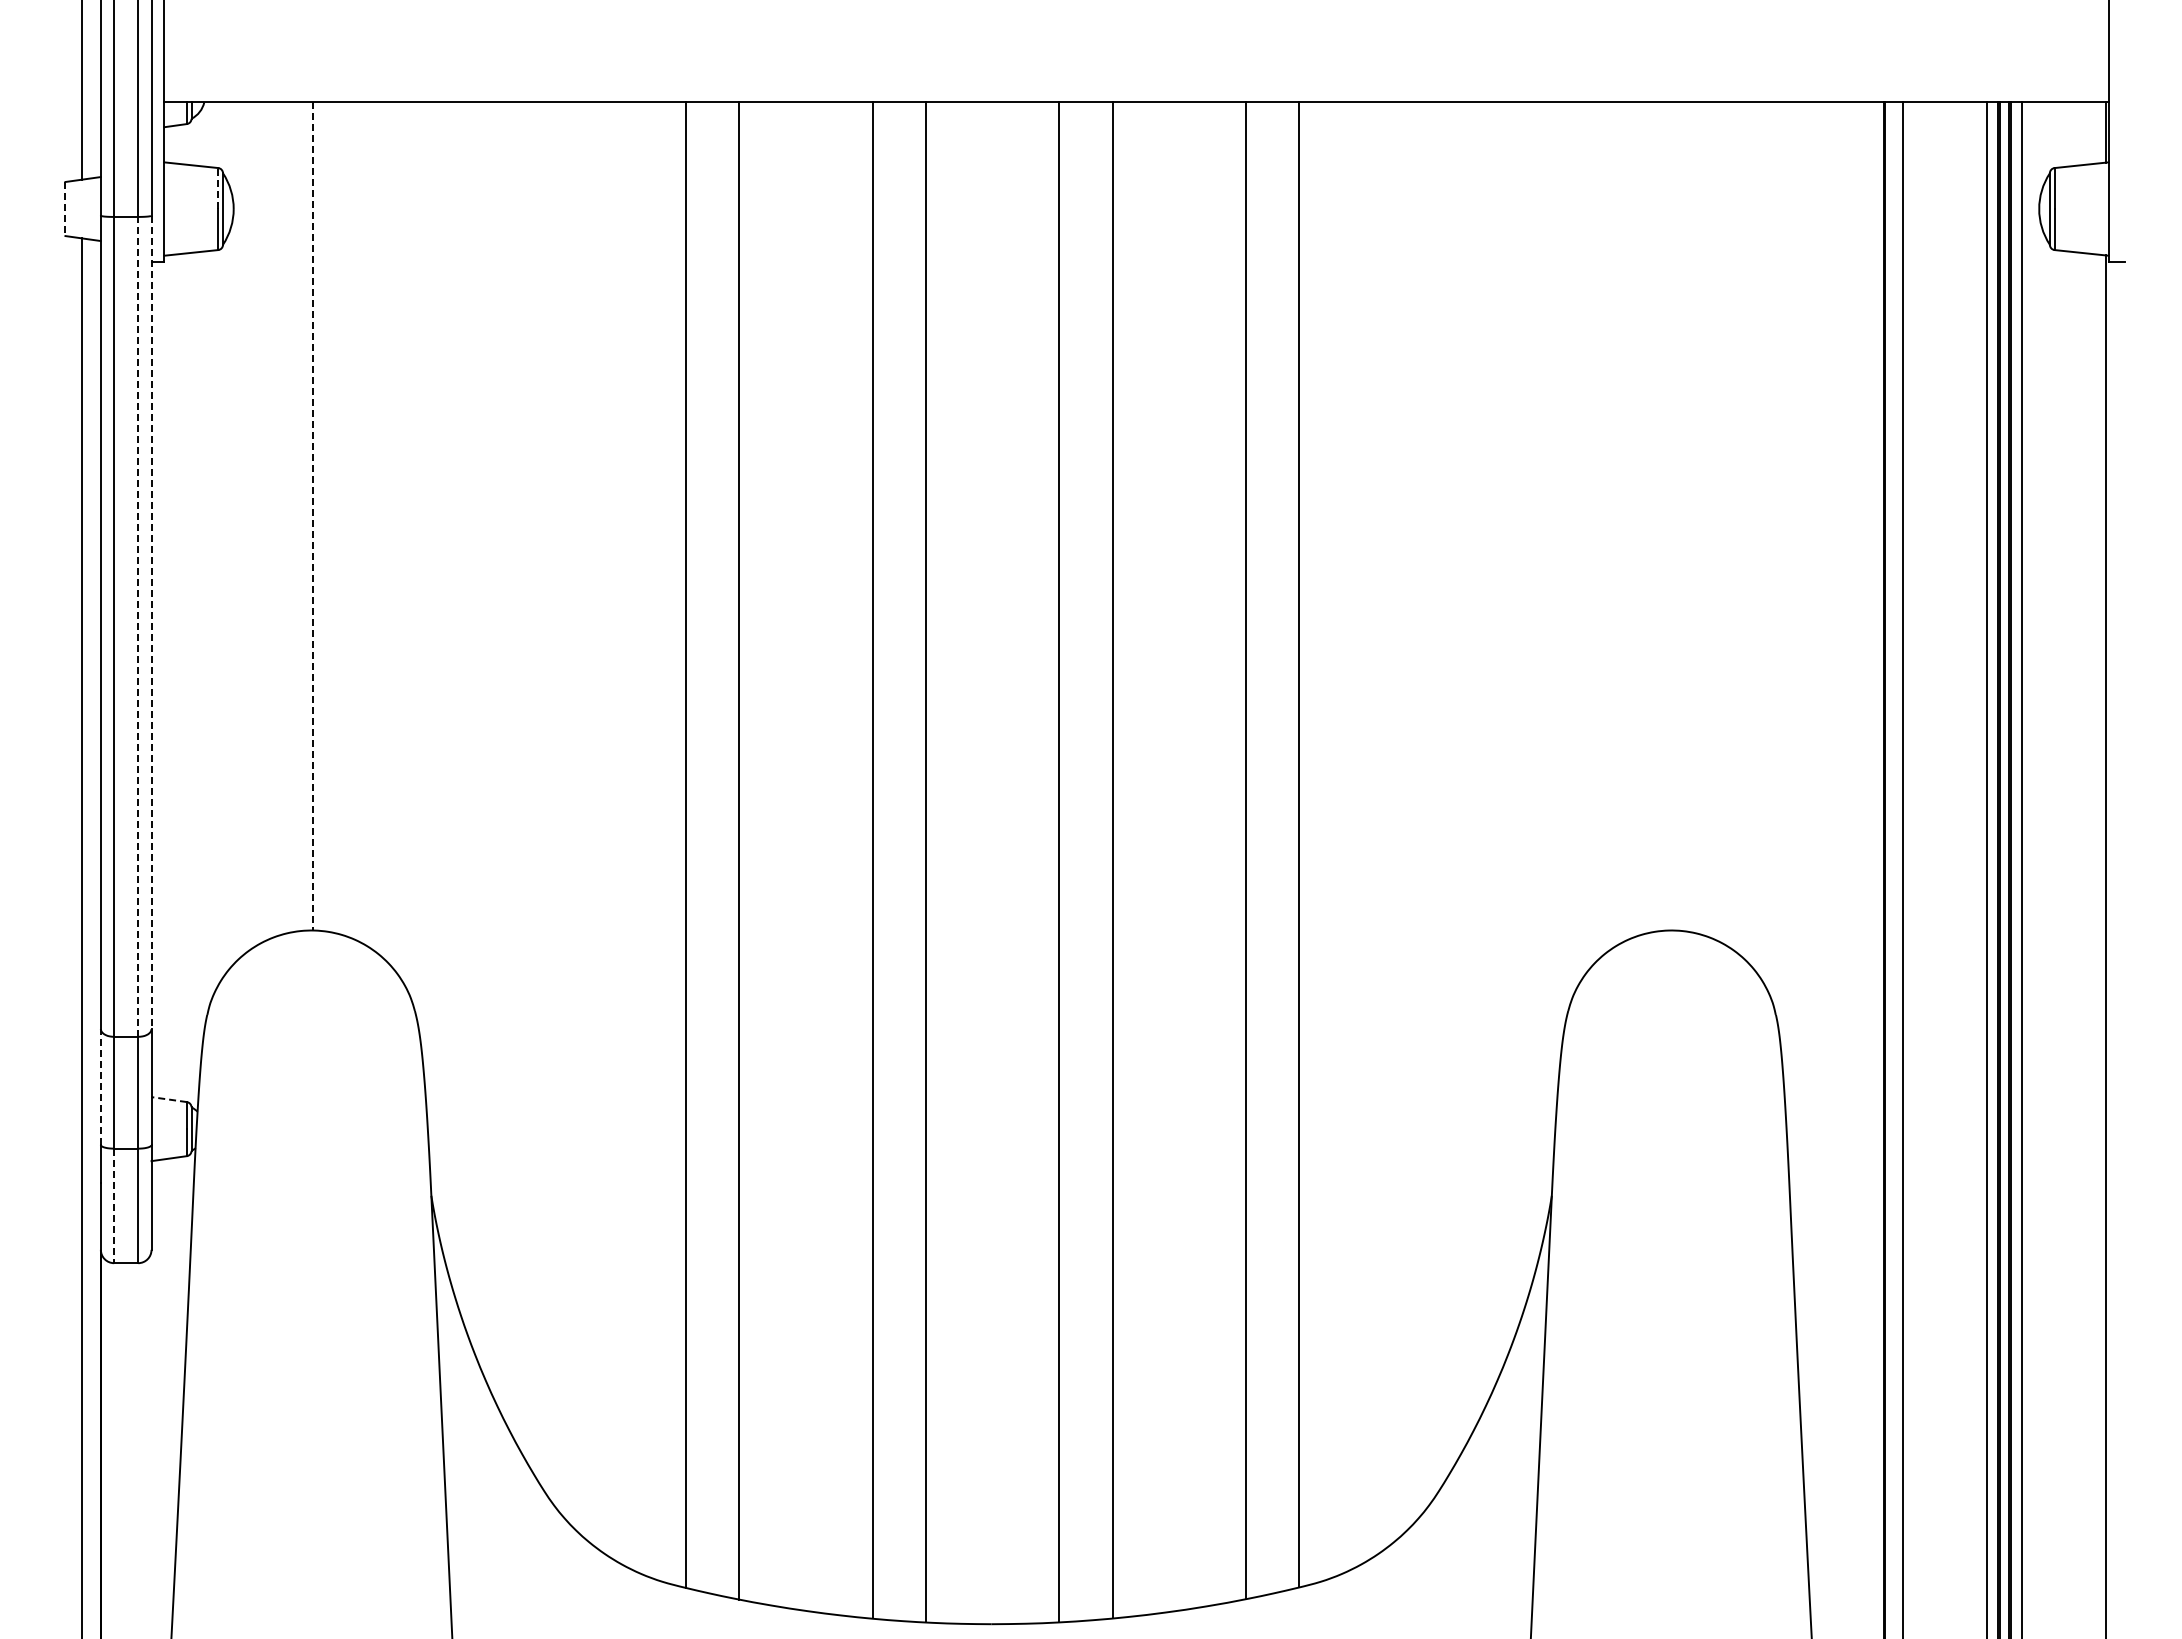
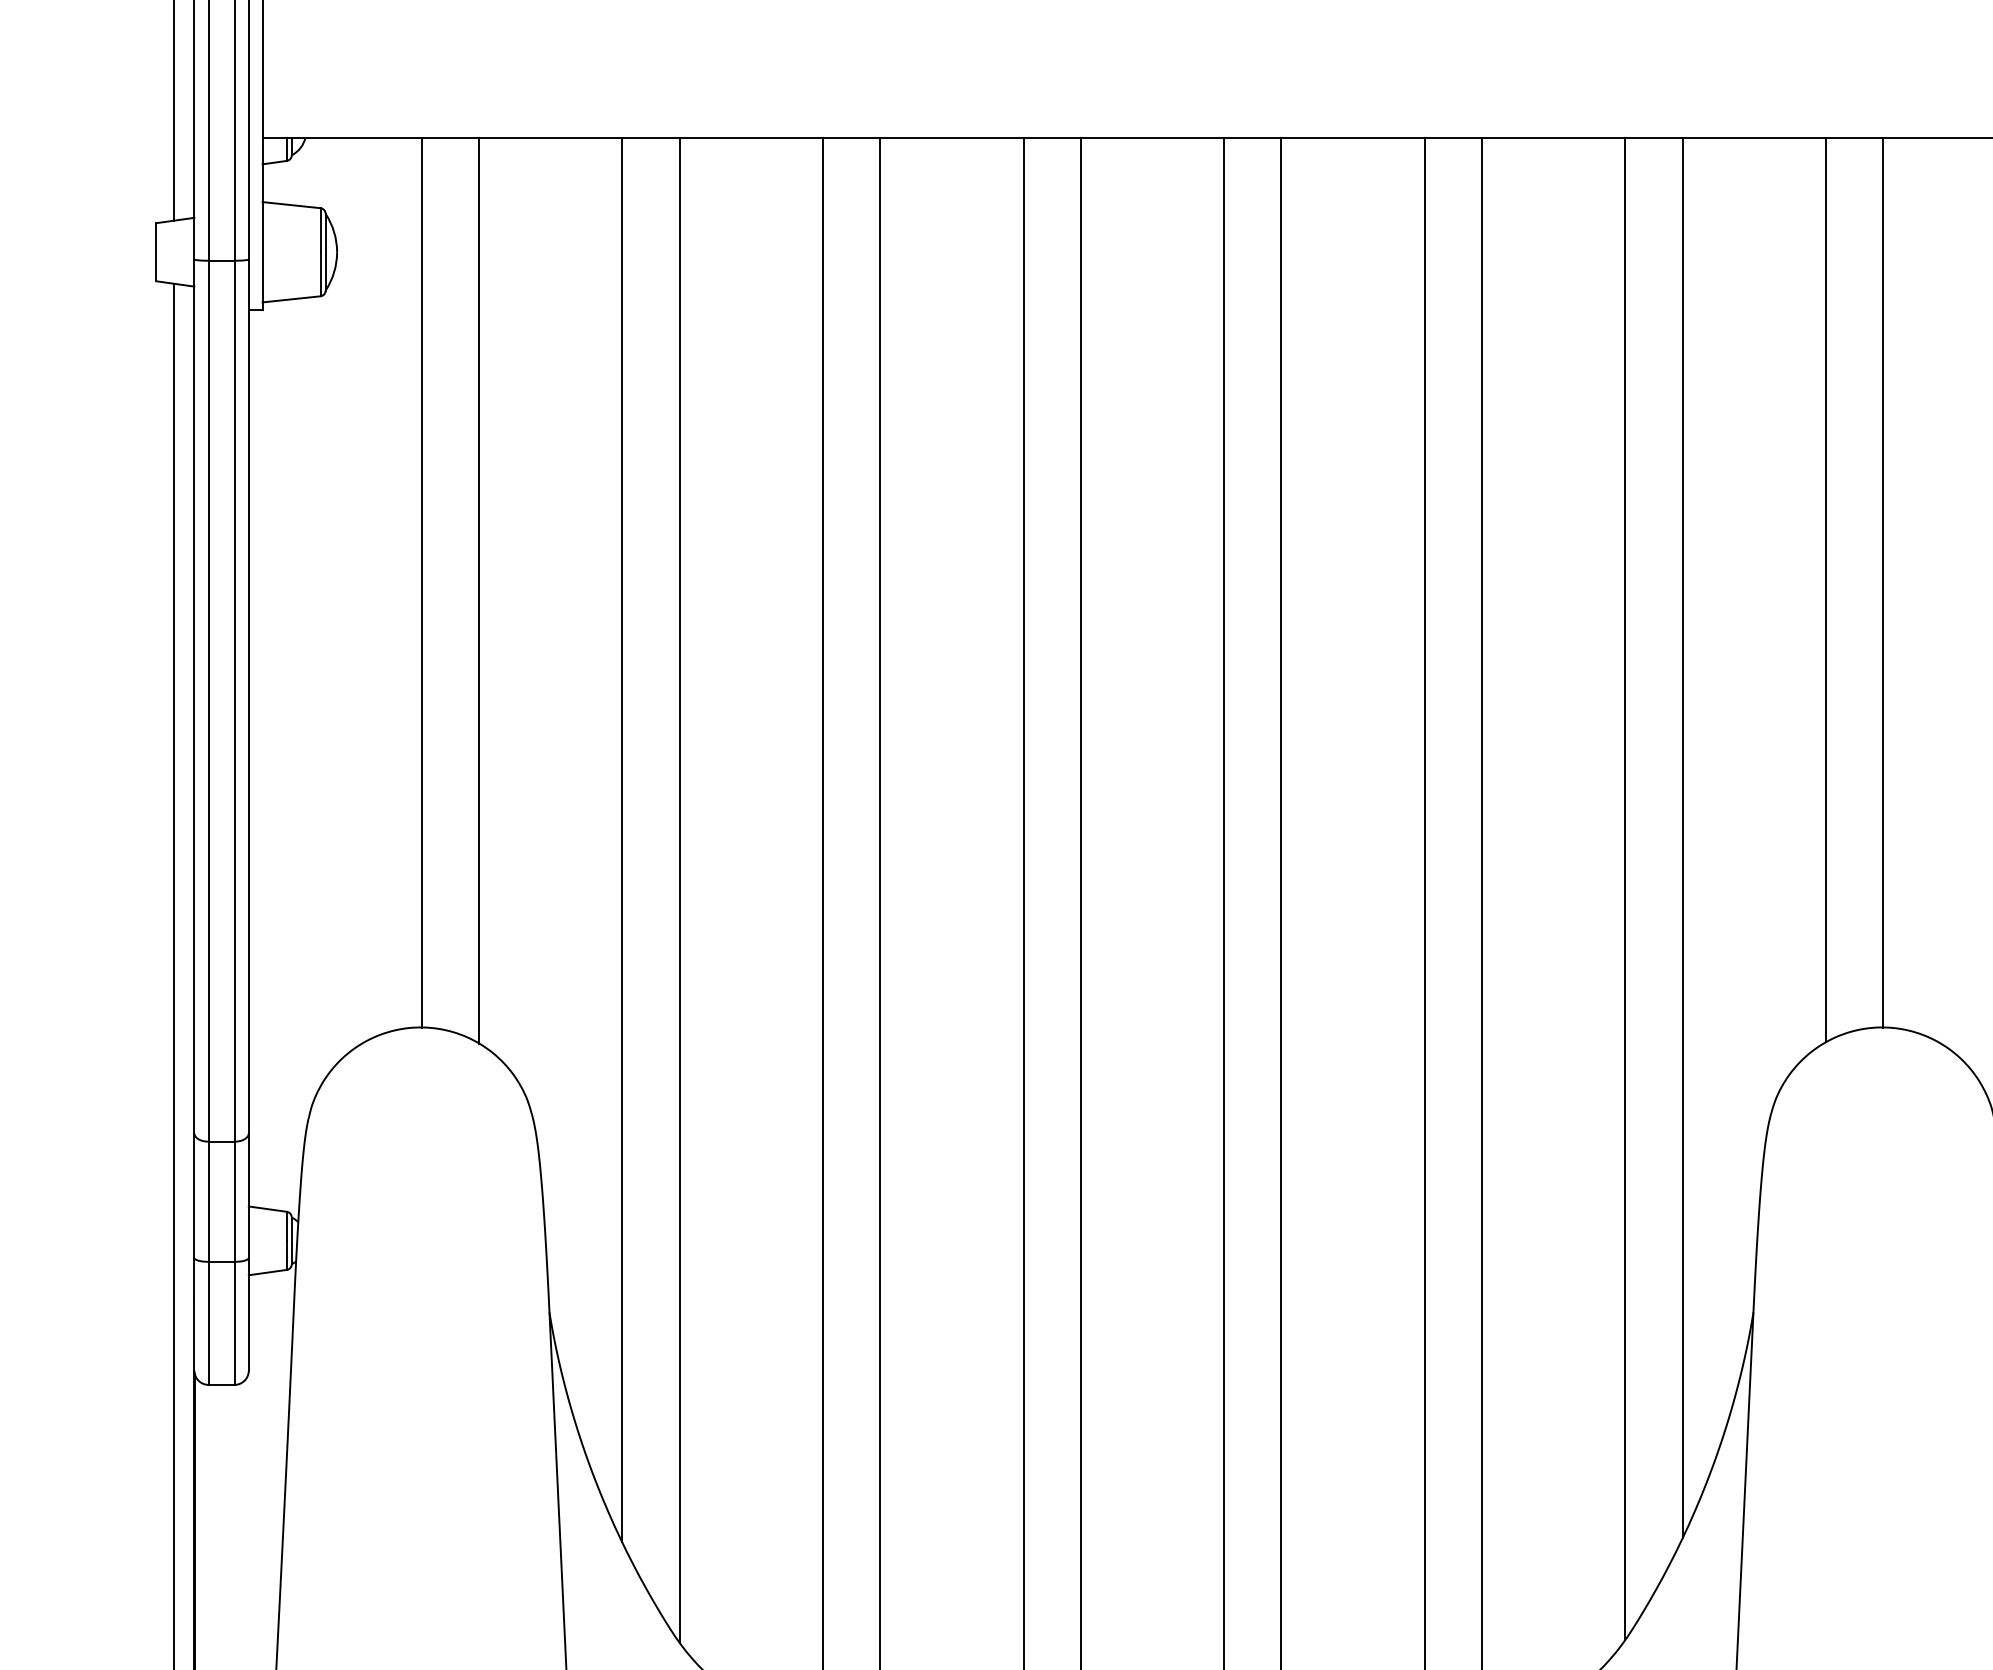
line: (218, 188) -> (320, 230), dashed -> solid
line: (65, 209) -> (156, 252), dashed -> solid
line: (312, 516) -> (421, 582), dashed -> solid
line: (1672, 516) -> (1883, 582), added
line: (365, 523) -> (478, 590), added
line: (1619, 523) -> (1826, 590), added
line: (151, 622) -> (248, 696), dashed -> solid
line: (138, 626) -> (234, 700), dashed -> solid
line: (1485, 753) -> (1682, 837), added
line: (499, 755) -> (622, 839), added
line: (1432, 801) -> (1625, 888), added
line: (552, 802) -> (679, 889), added
line: (100, 1086) -> (193, 1195), dashed -> solid
line: (169, 1099) -> (268, 1209), dashed -> solid
line: (114, 1206) -> (209, 1324), dashed -> solid

